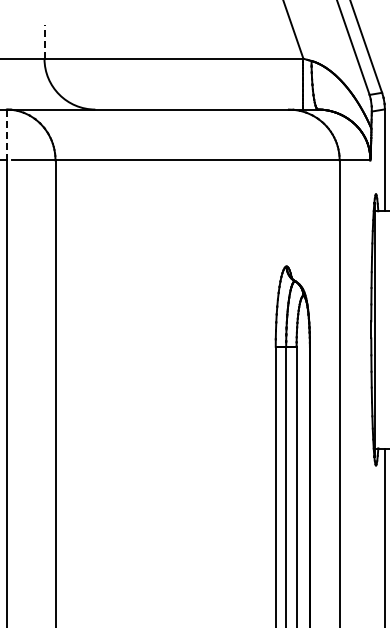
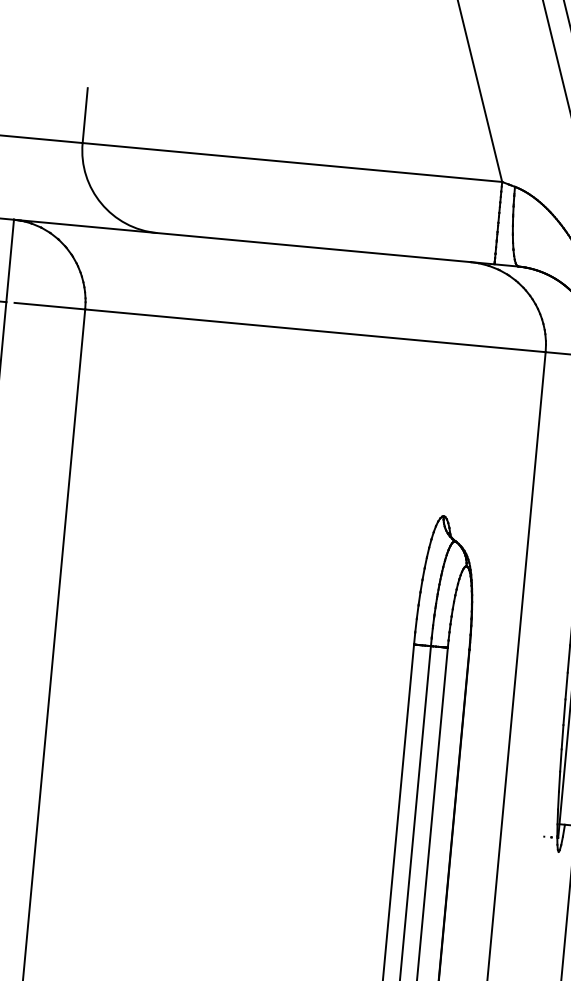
line: (44, 41) -> (85, 115), dashed -> solid
line: (6, 135) -> (9, 261), dashed -> solid

